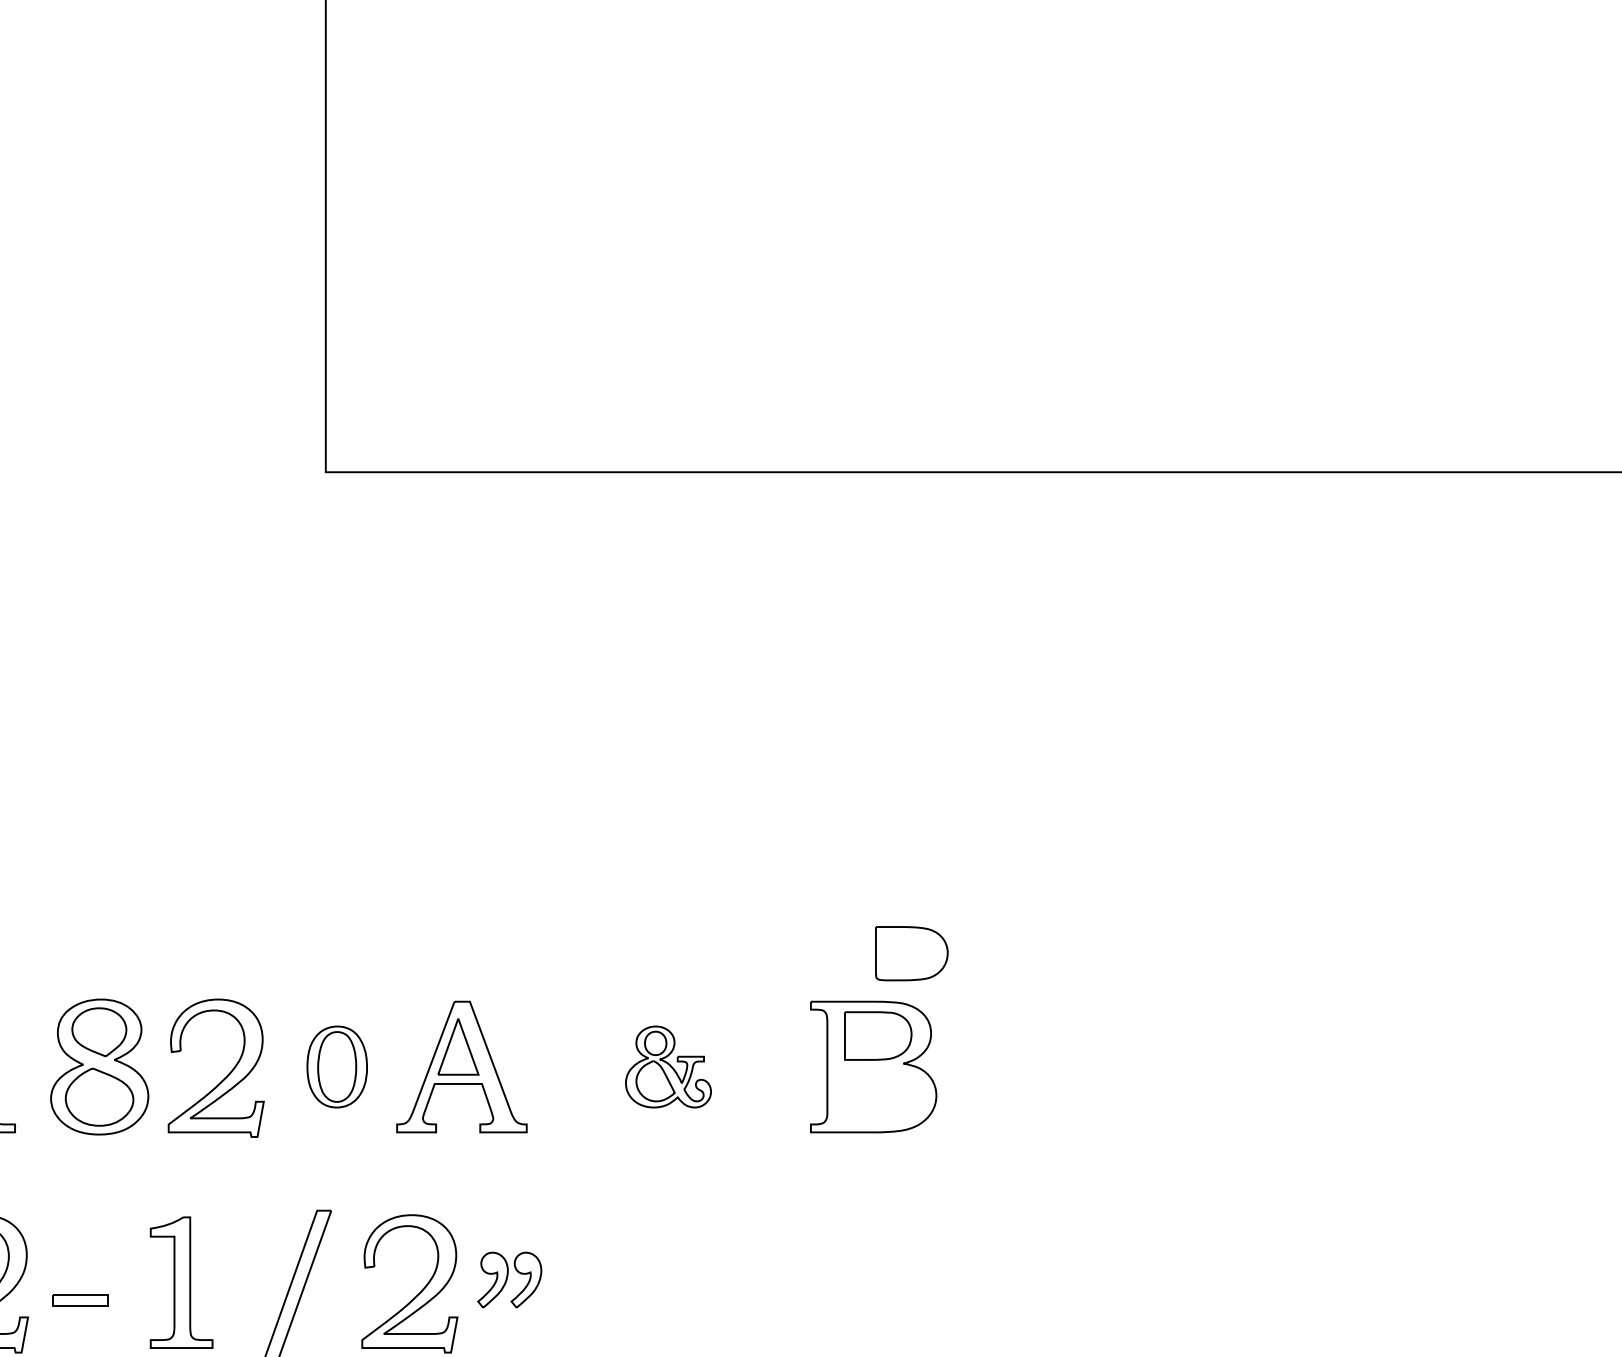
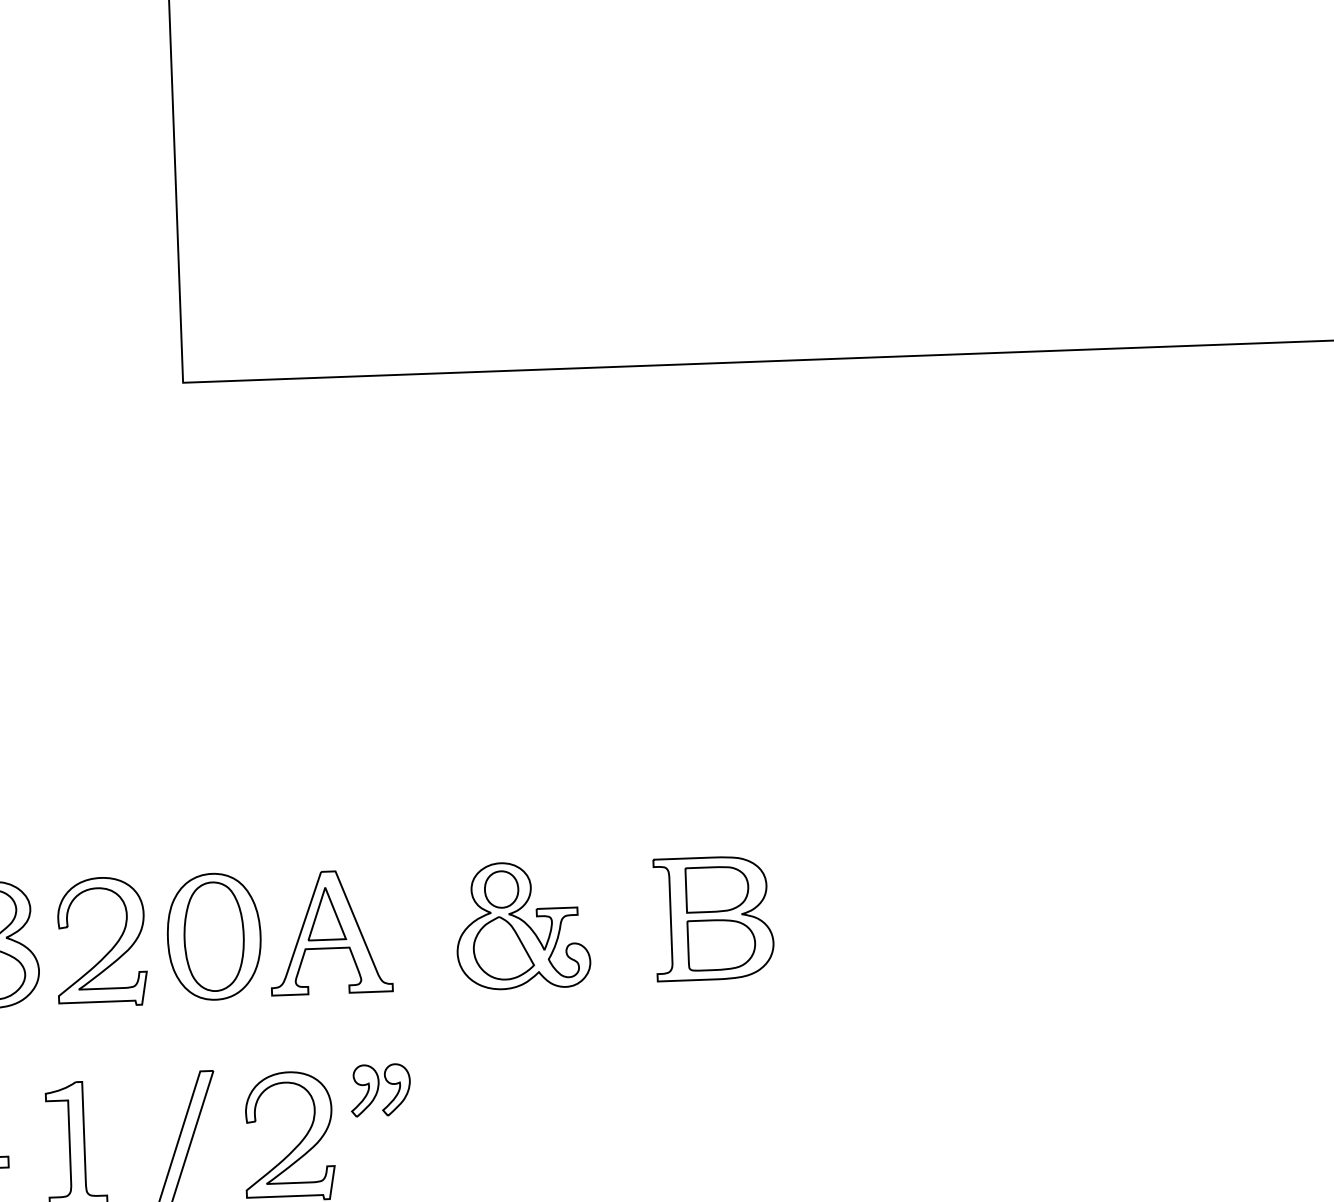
part: (911, 953) -> (721, 944), moved
part: (336, 1066) -> (213, 936), size x1.67
part: (668, 1066) -> (522, 924), size x1.67
part: (509, 1279) -> (380, 1089), moved

